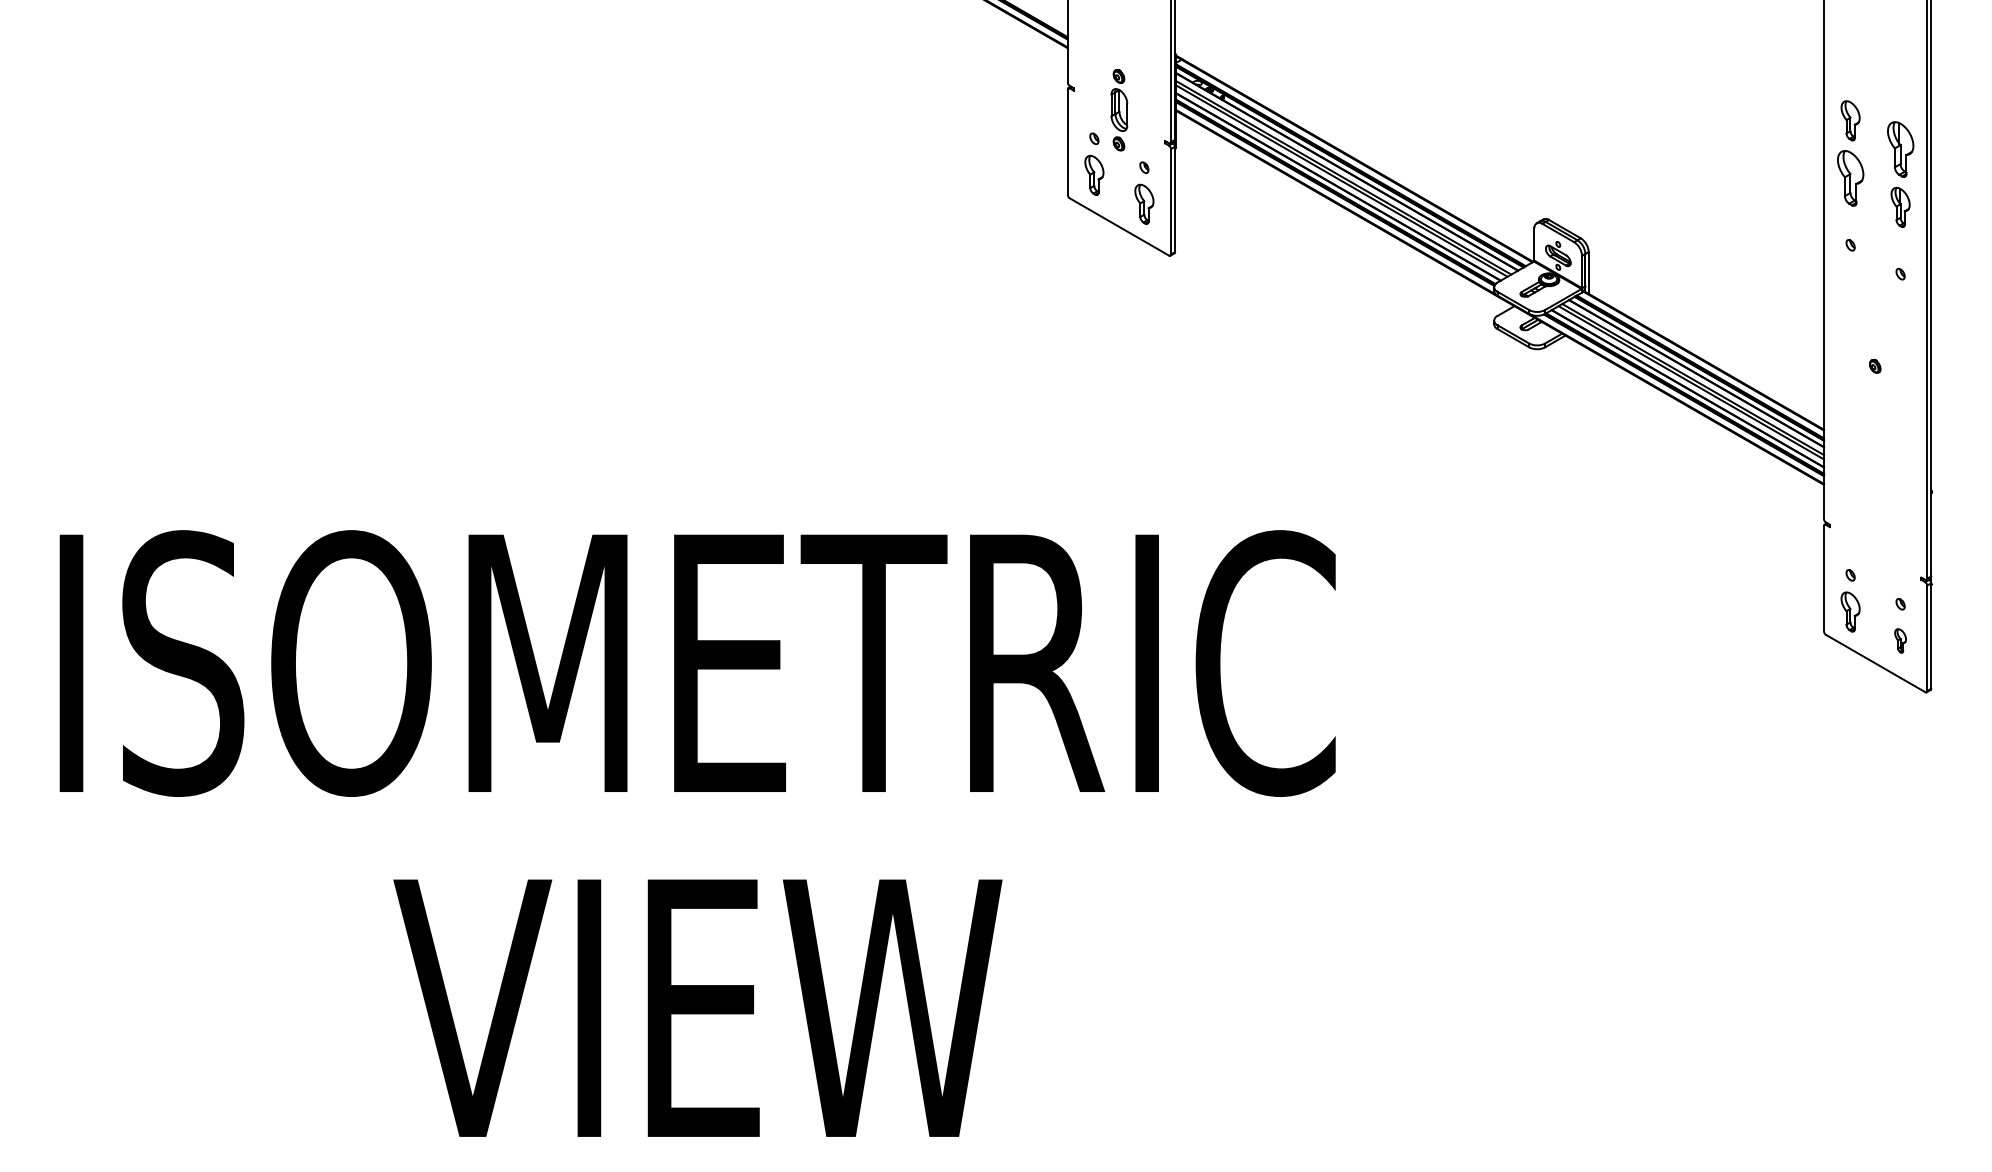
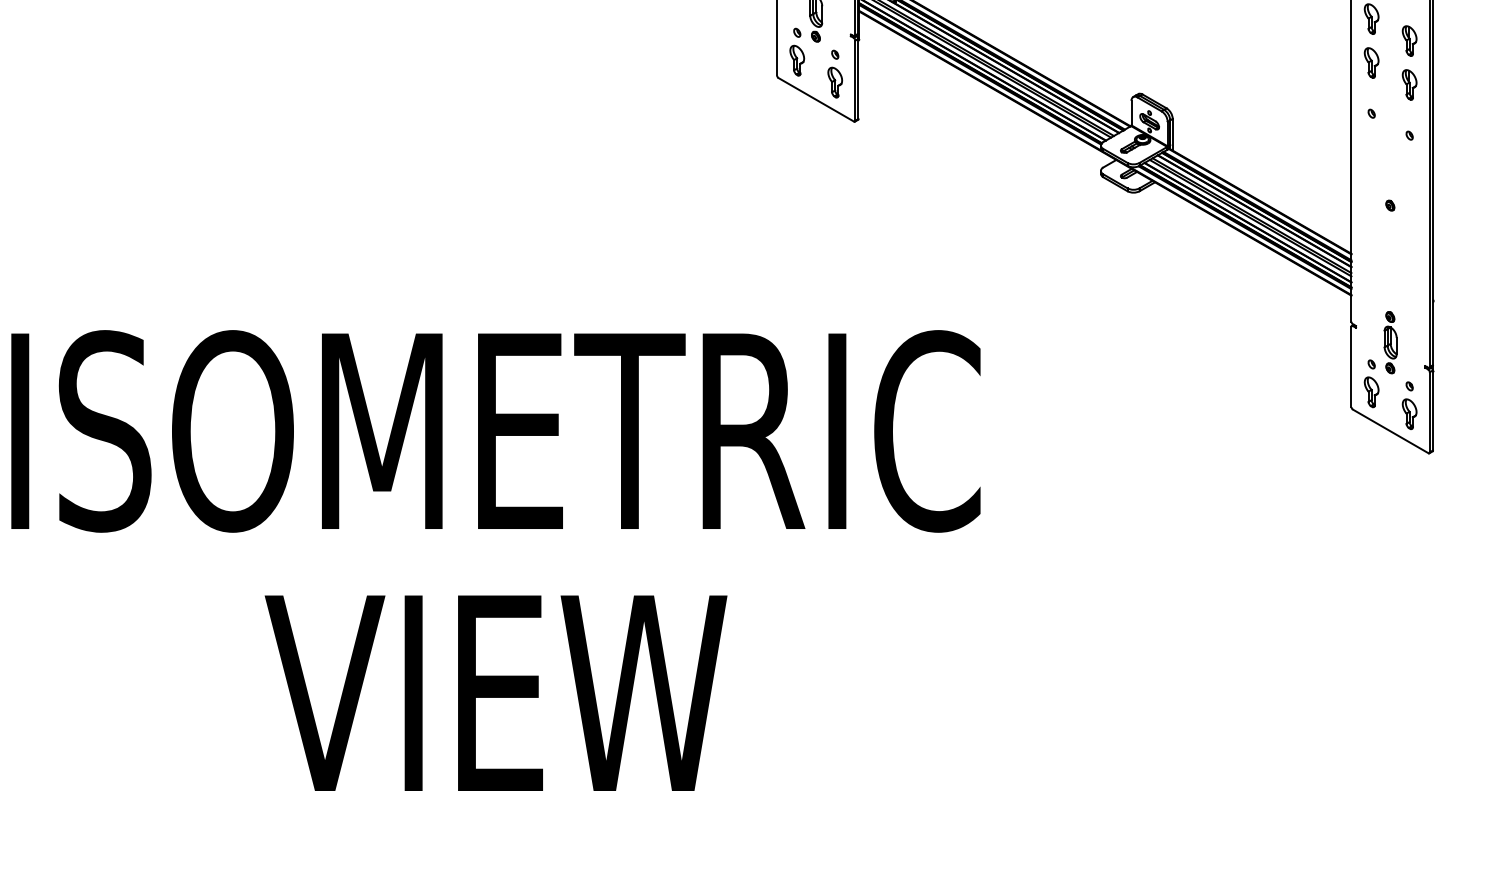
part: (1900, 149) -> (1409, 40), size x0.71
part: (1850, 178) -> (1371, 62), size x0.71
part: (1875, 546) -> (1390, 342), added
part: (1900, 640) -> (1409, 413), size x1.67

